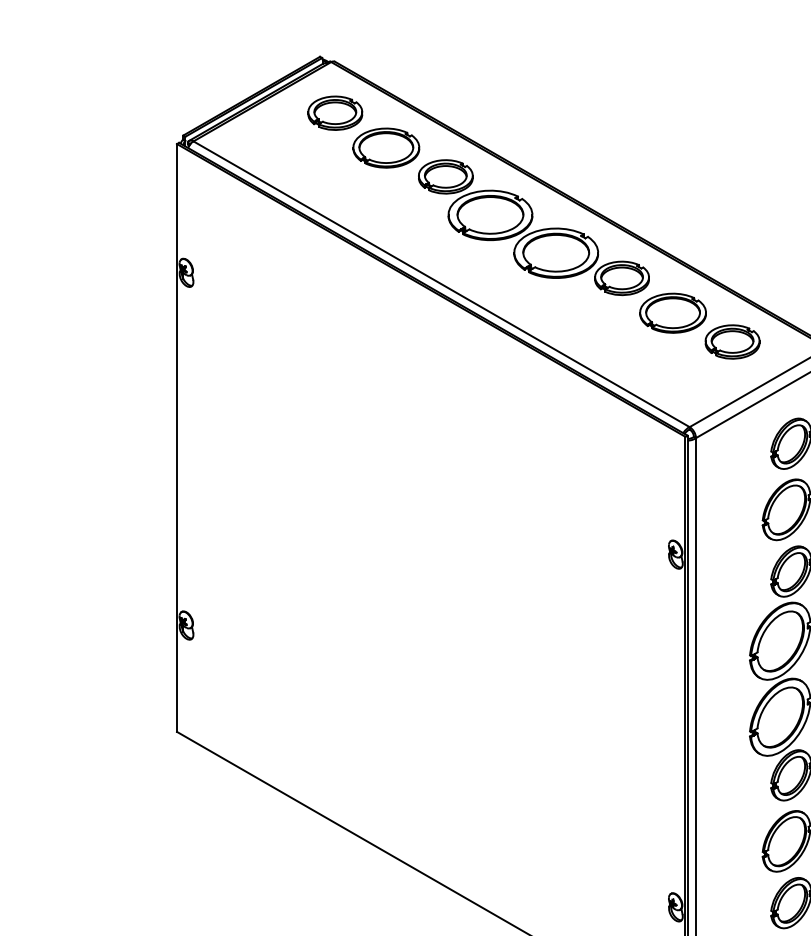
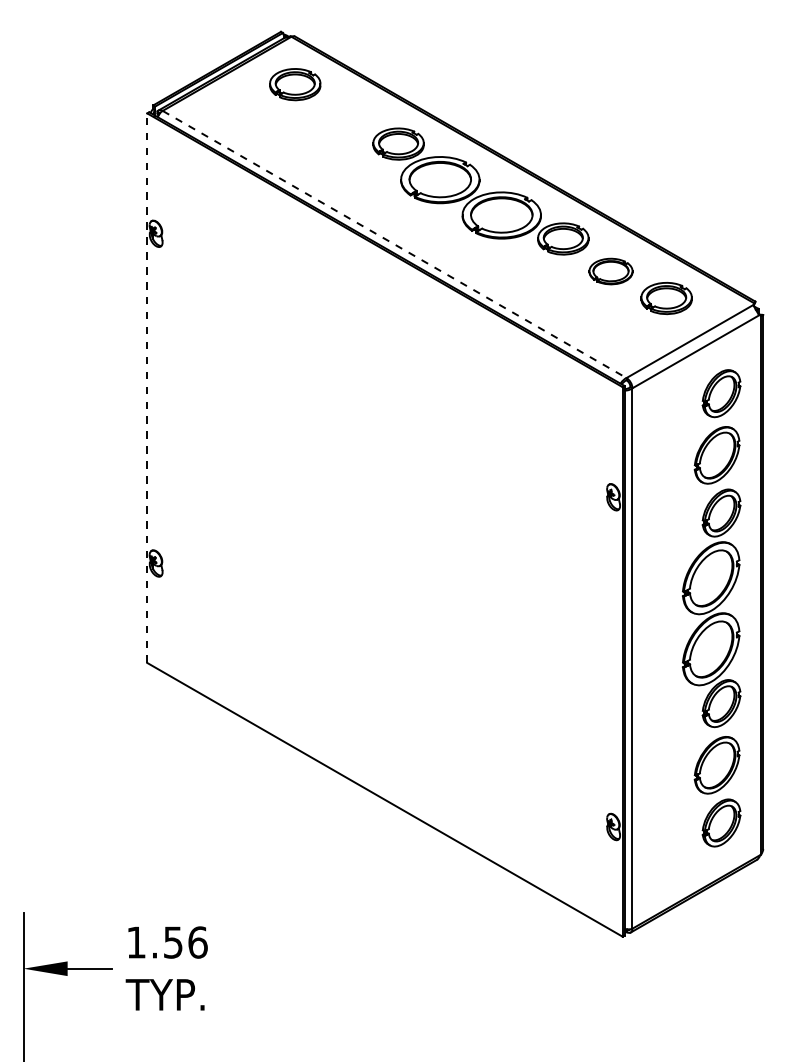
part: (385, 148) -> (342, 117), removed
line: (441, 284) -> (394, 244), solid -> dashed
part: (672, 313) -> (610, 271), size x0.7
line: (177, 438) -> (147, 388), solid -> dashed

